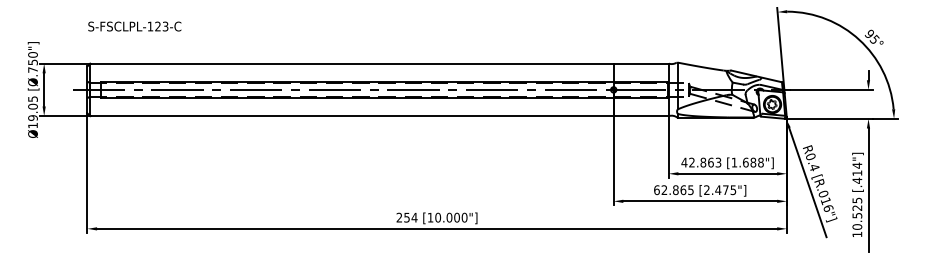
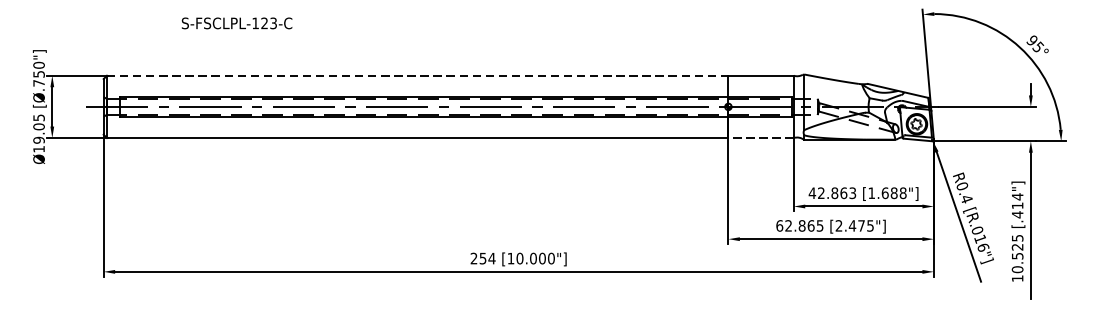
text: (134, 26) -> (236, 23), moved
line: (351, 63) -> (417, 75), solid -> dashed
line: (641, 116) -> (761, 138), solid -> dashed

